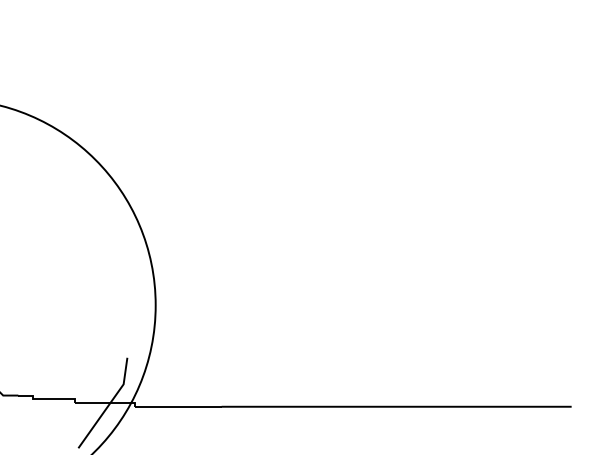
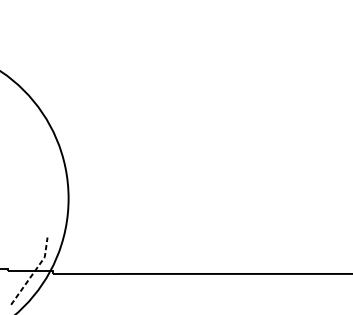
line: (109, 404) -> (34, 272), solid -> dashed

